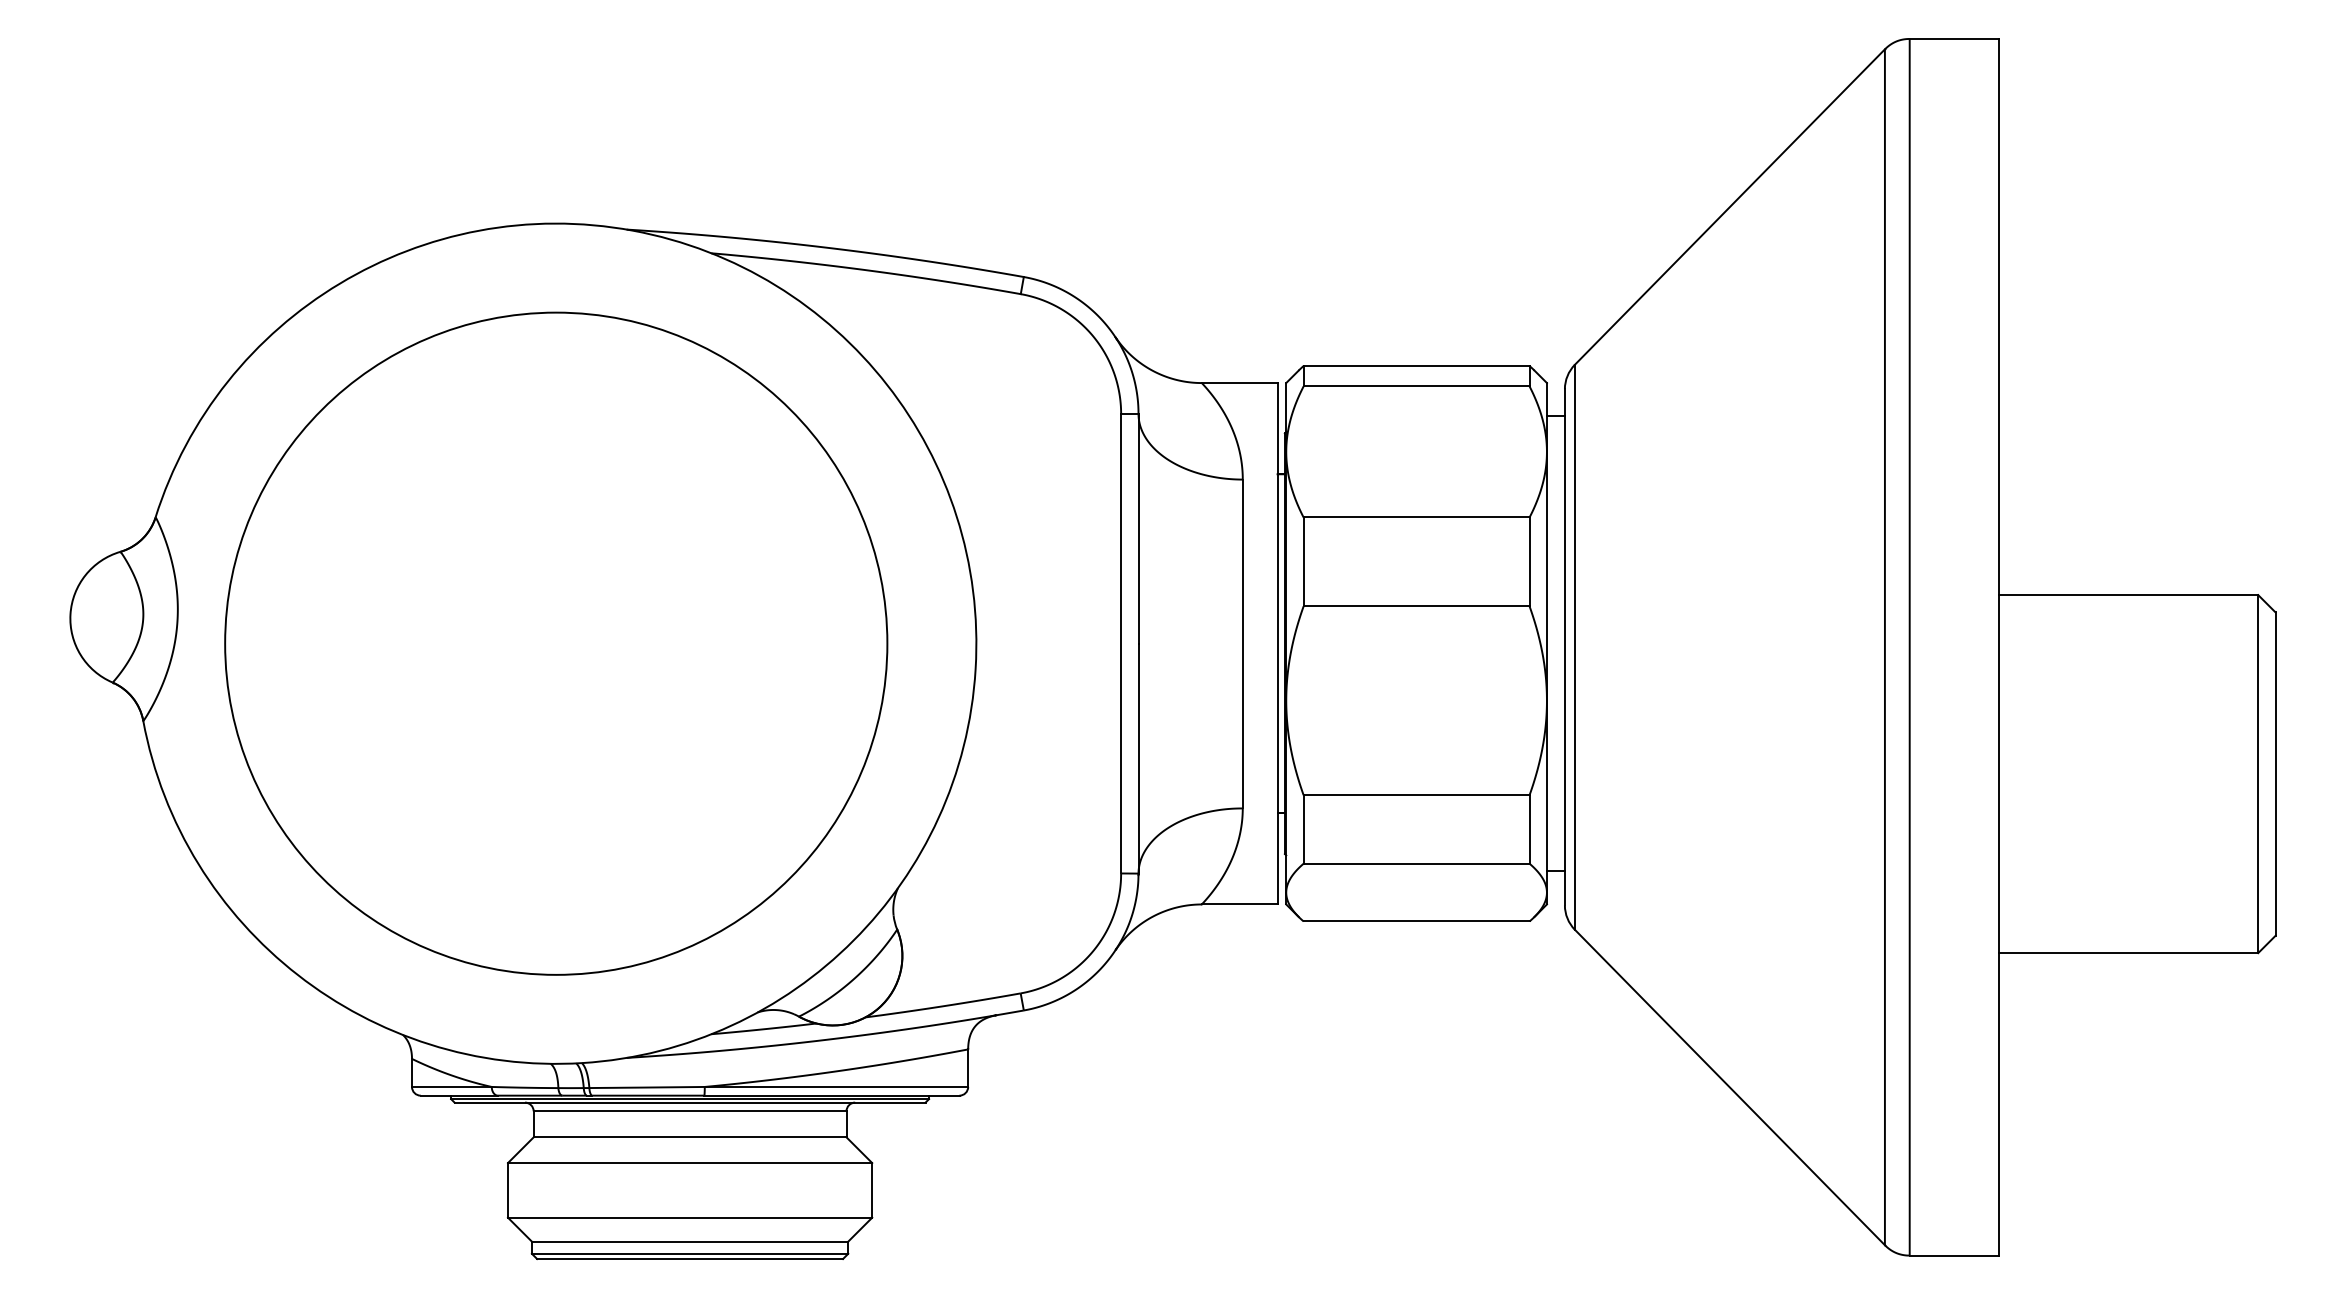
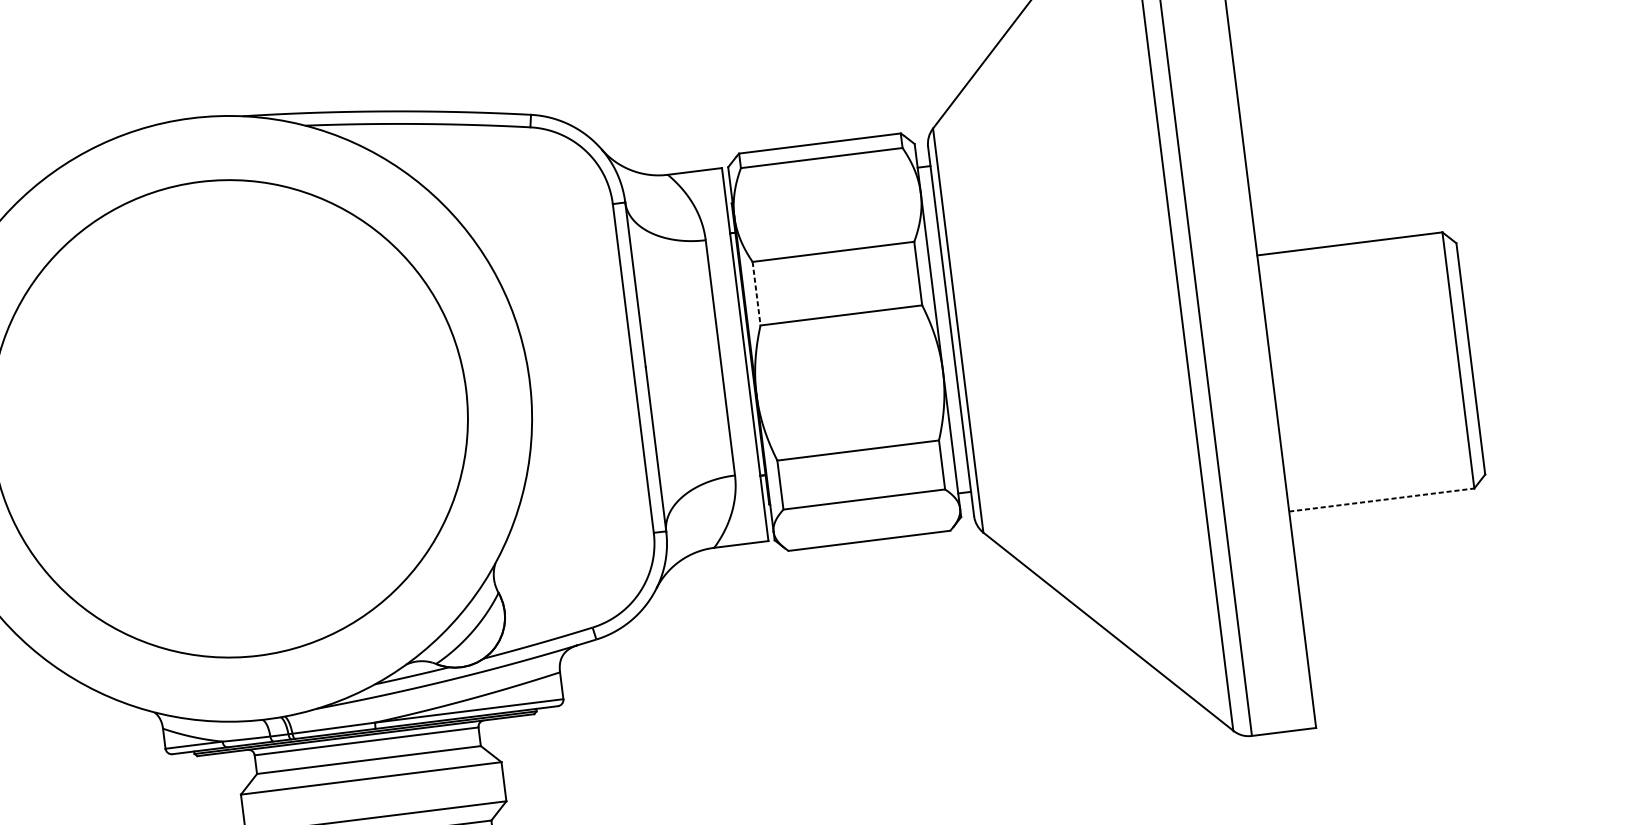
line: (1303, 562) -> (756, 294), solid -> dashed
line: (2129, 953) -> (1382, 500), solid -> dashed

